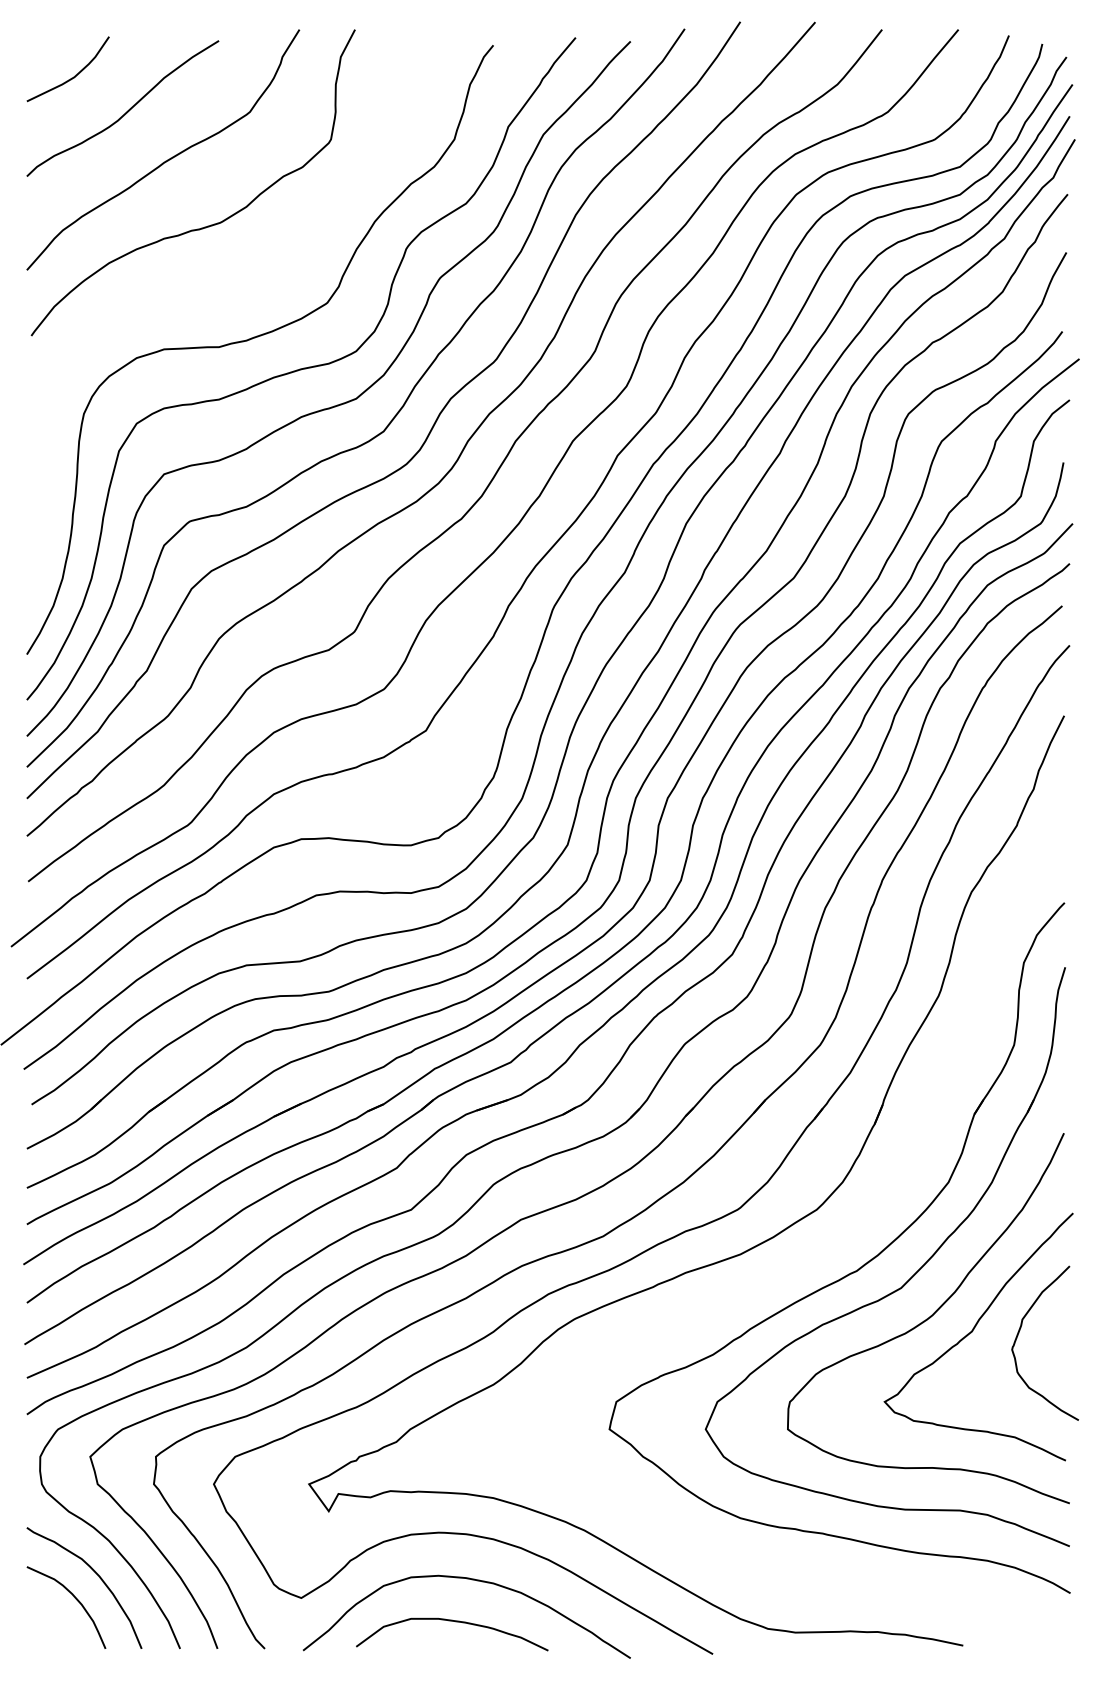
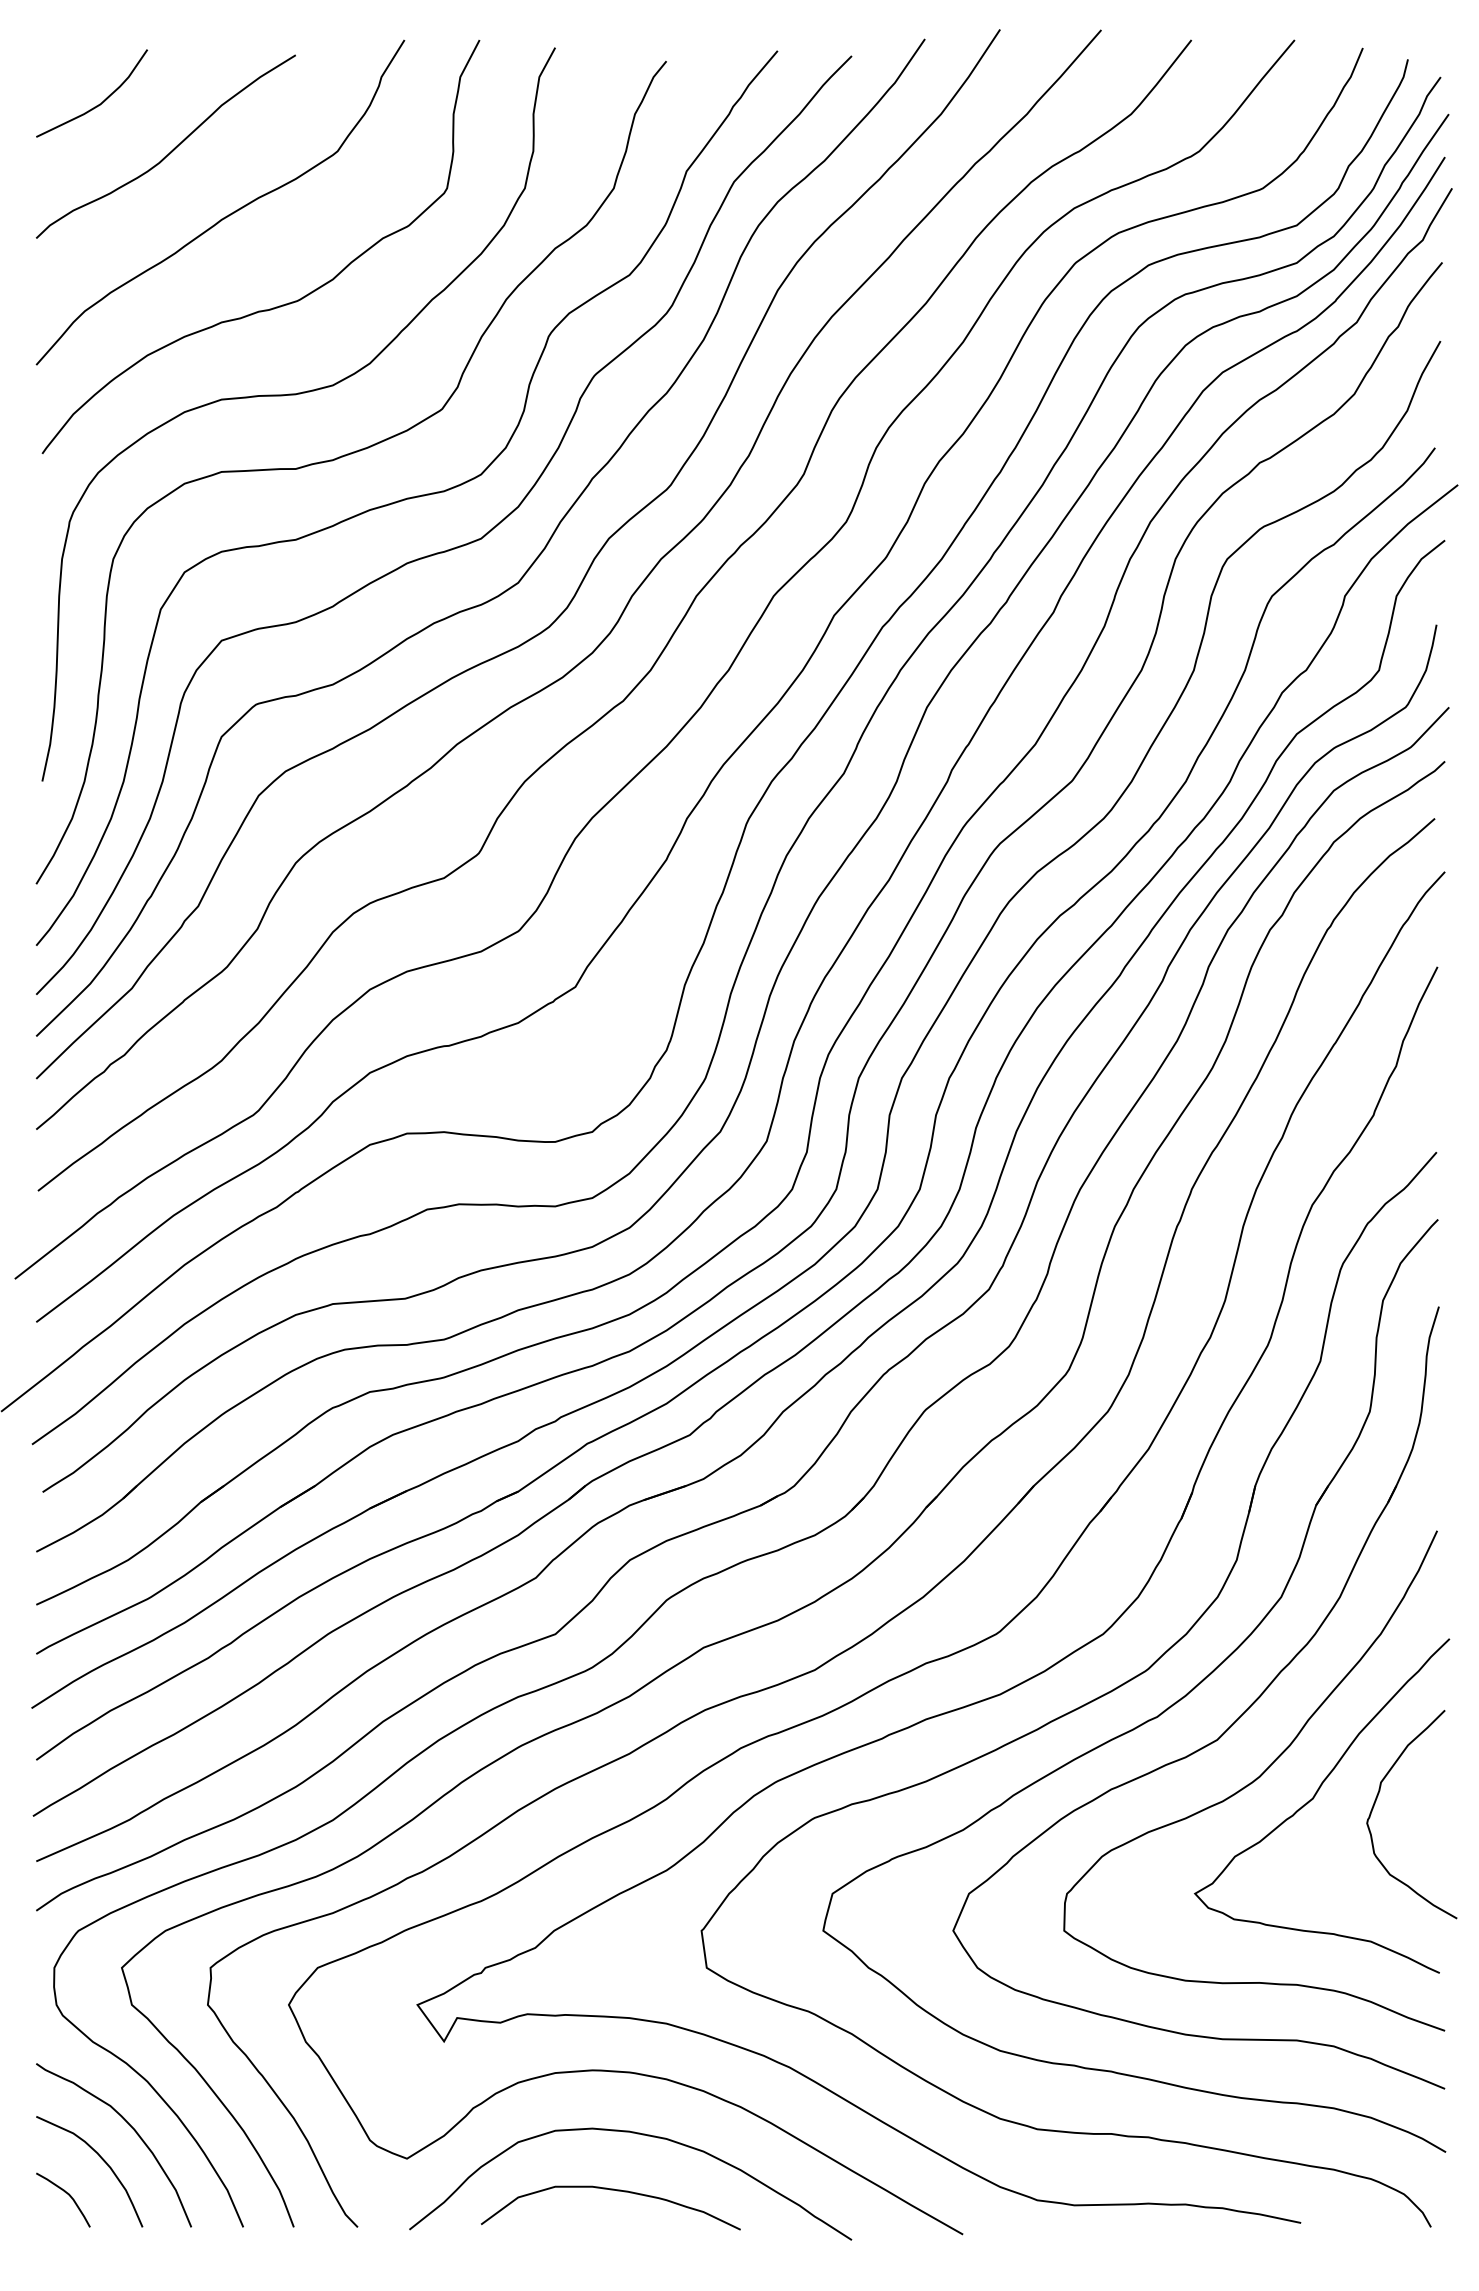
curve: (220, 292) -> (297, 395), added
part: (798, 1263) -> (1078, 1706), added
curve: (49, 1624) -> (66, 2194), added

